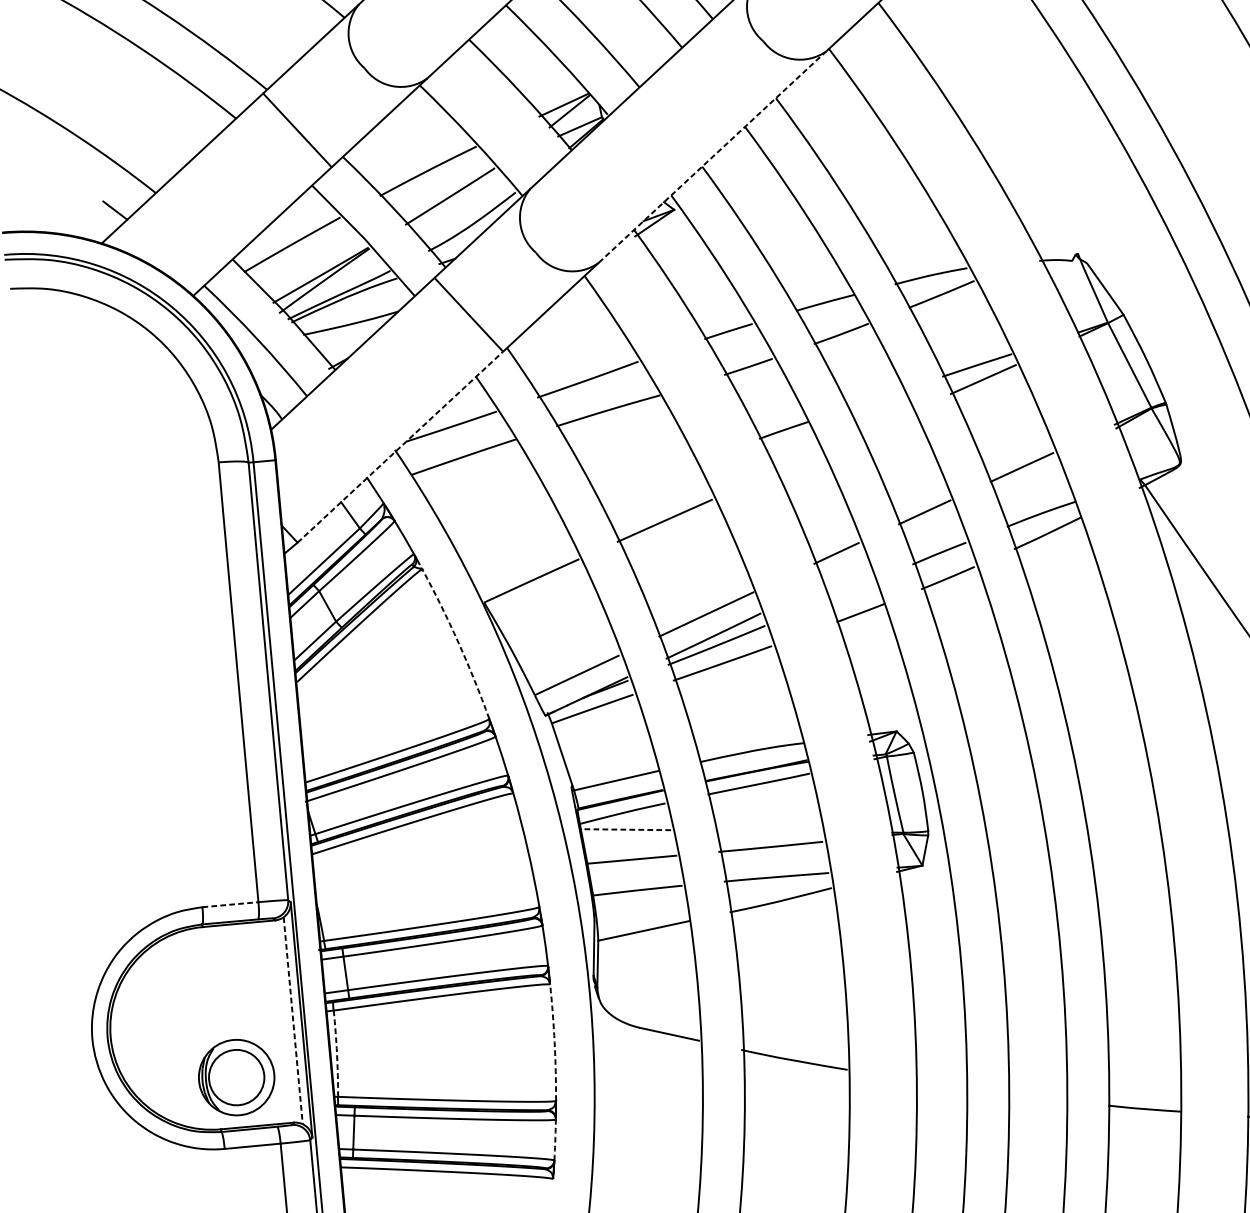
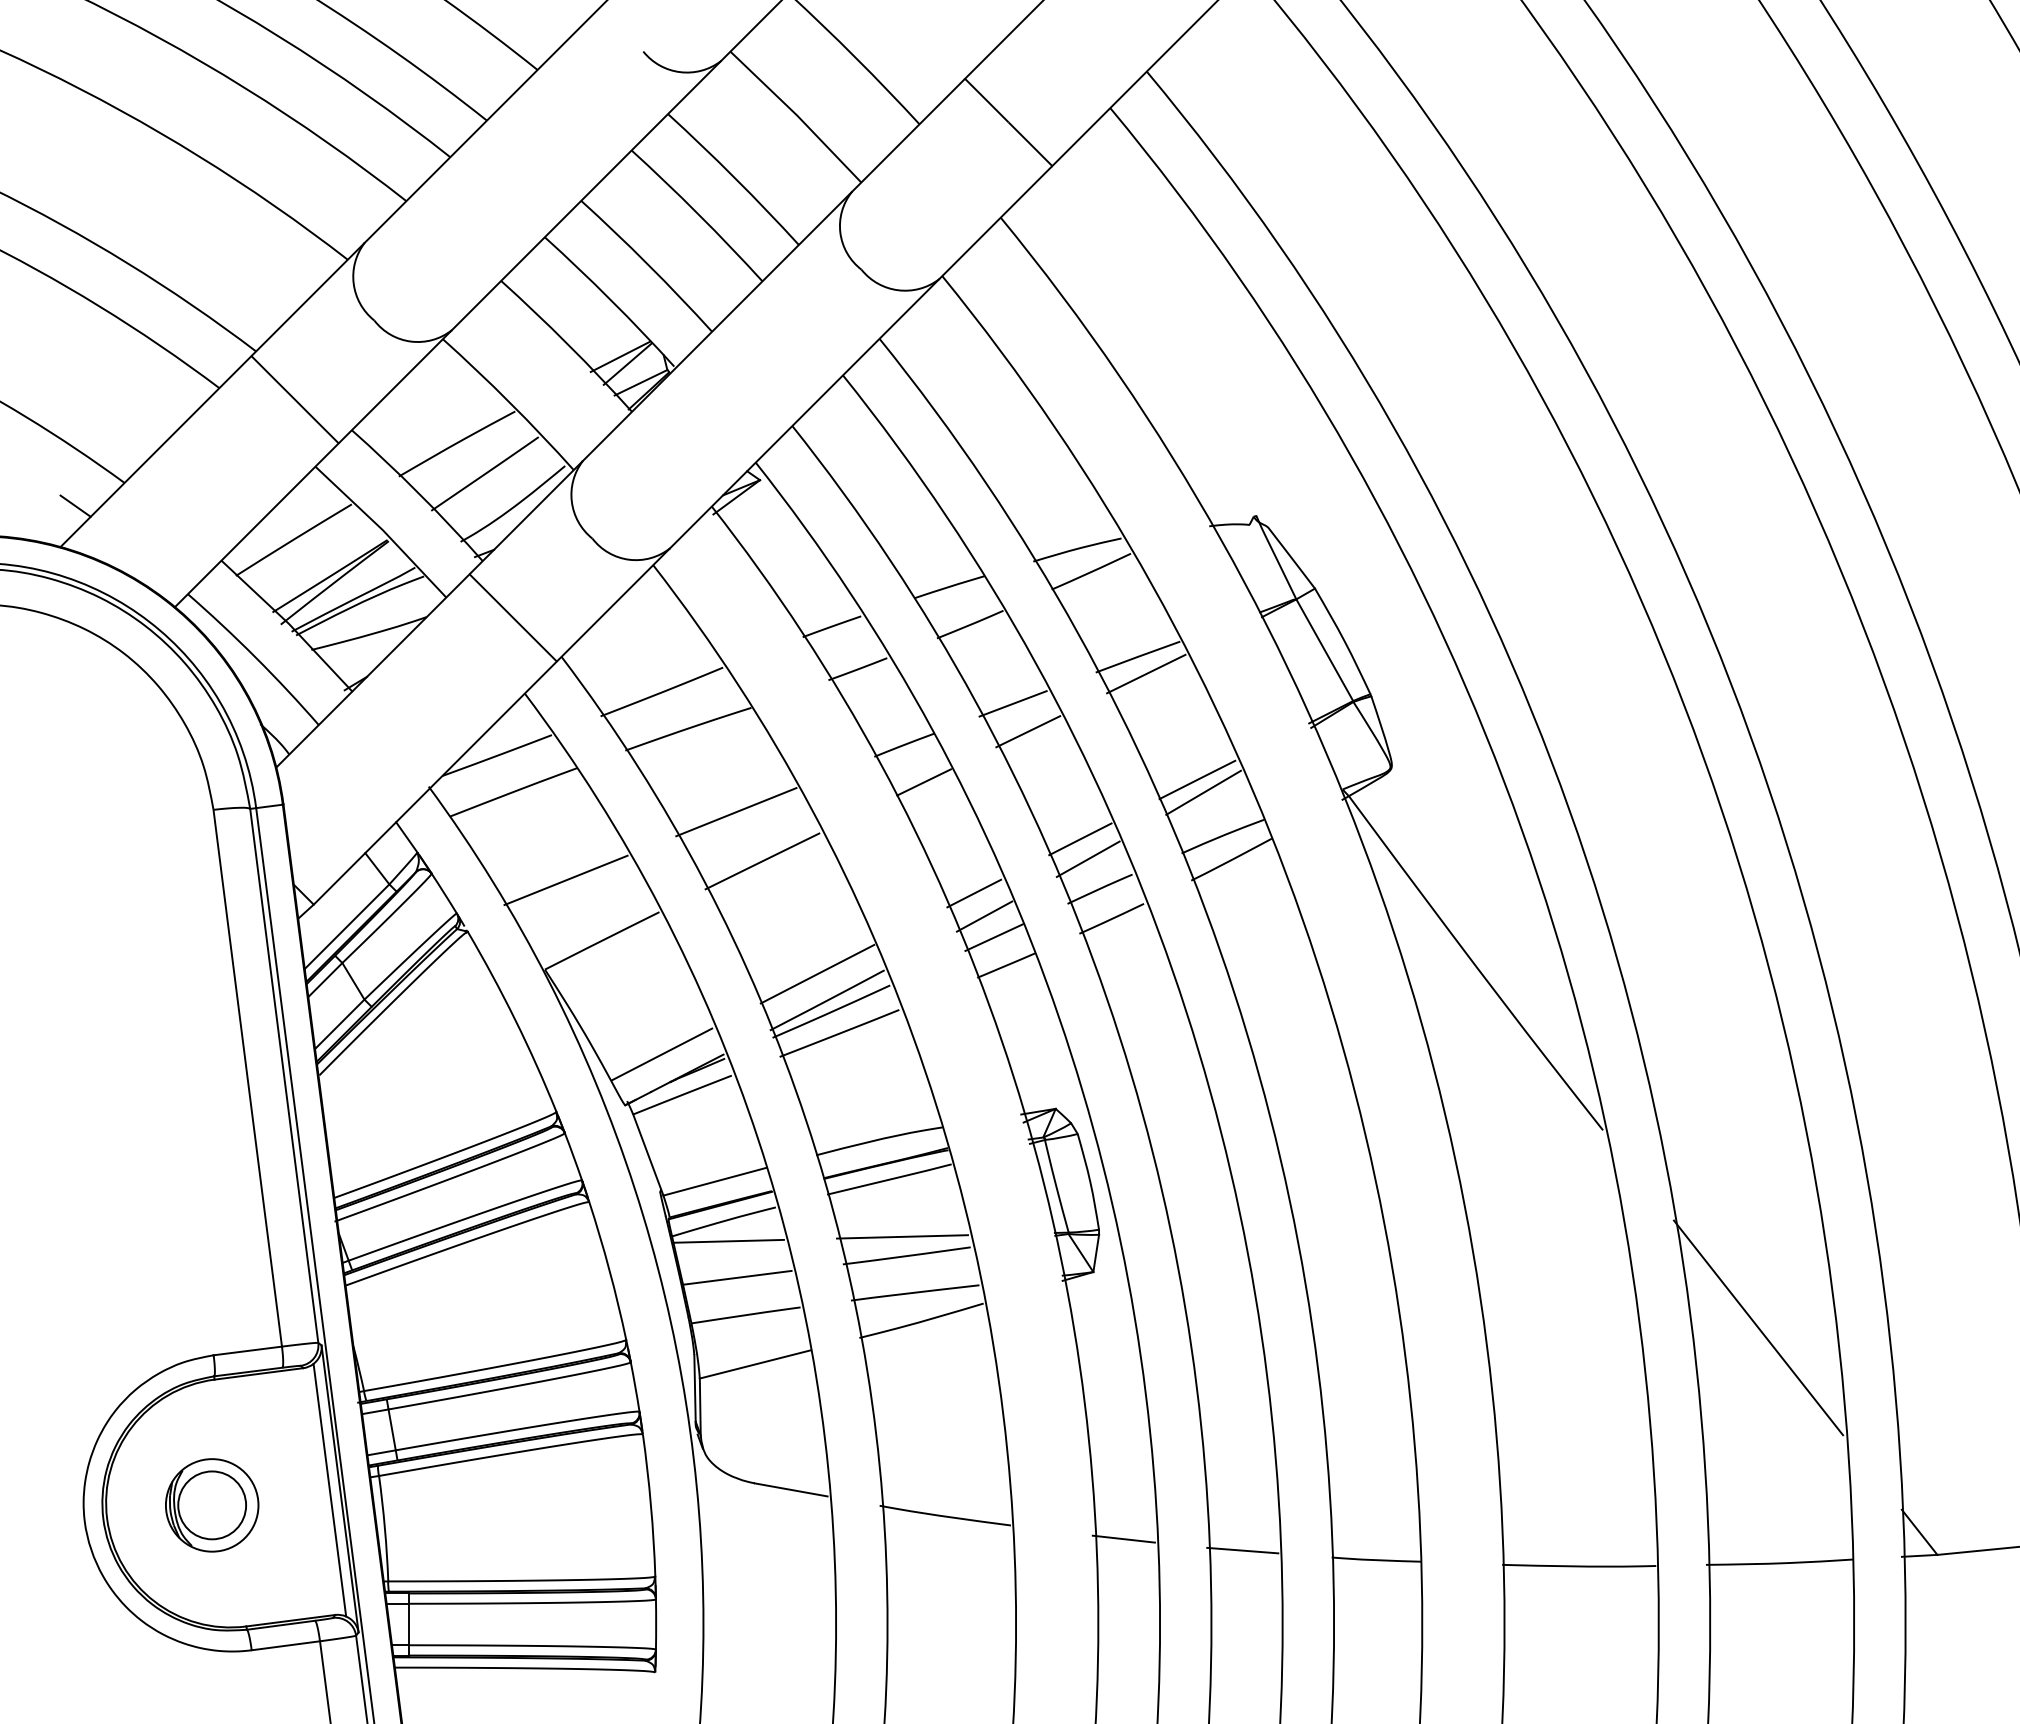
line: (712, 156) -> (804, 413), dashed -> solid
line: (873, 399) -> (1012, 703), added
line: (885, 422) -> (1028, 731), added
line: (400, 447) -> (435, 783), dashed -> solid
line: (799, 461) -> (924, 782), added
line: (1026, 477) -> (1203, 792), added
line: (645, 480) -> (736, 812), added
line: (930, 528) -> (1087, 858), added
line: (503, 530) -> (565, 880), added
line: (844, 572) -> (984, 916), added
line: (850, 589) -> (993, 937), added
arc: (458, 643) -> (515, 1020), dashed -> solid
line: (625, 829) -> (728, 1241), dashed -> solid
line: (767, 830) -> (902, 1236), added
line: (231, 904) -> (248, 1350), dashed -> solid
line: (292, 1020) -> (329, 1490), dashed -> solid
arc: (554, 1042) -> (650, 1505), dashed -> solid
arc: (336, 1053) -> (384, 1528), dashed -> solid
part: (236, 1077) -> (212, 1505), moved
line: (939, 1083) -> (1123, 1538), added
line: (1035, 1097) -> (1242, 1550), added
arc: (555, 1140) -> (656, 1624), dashed -> solid

